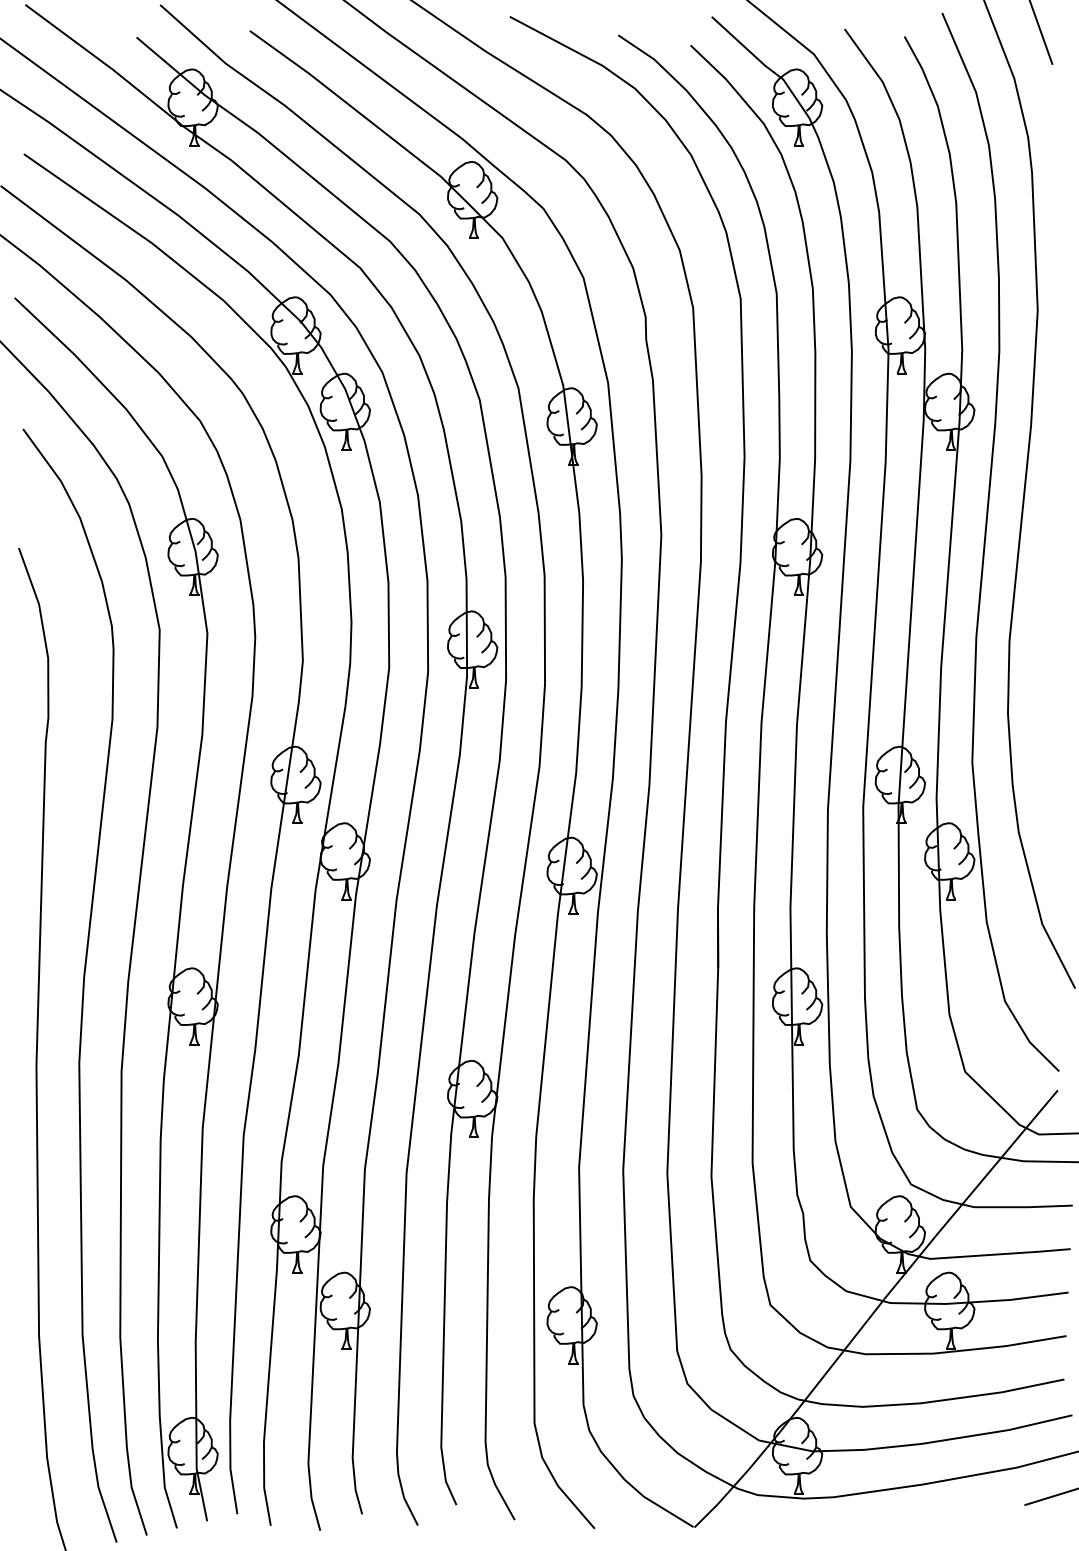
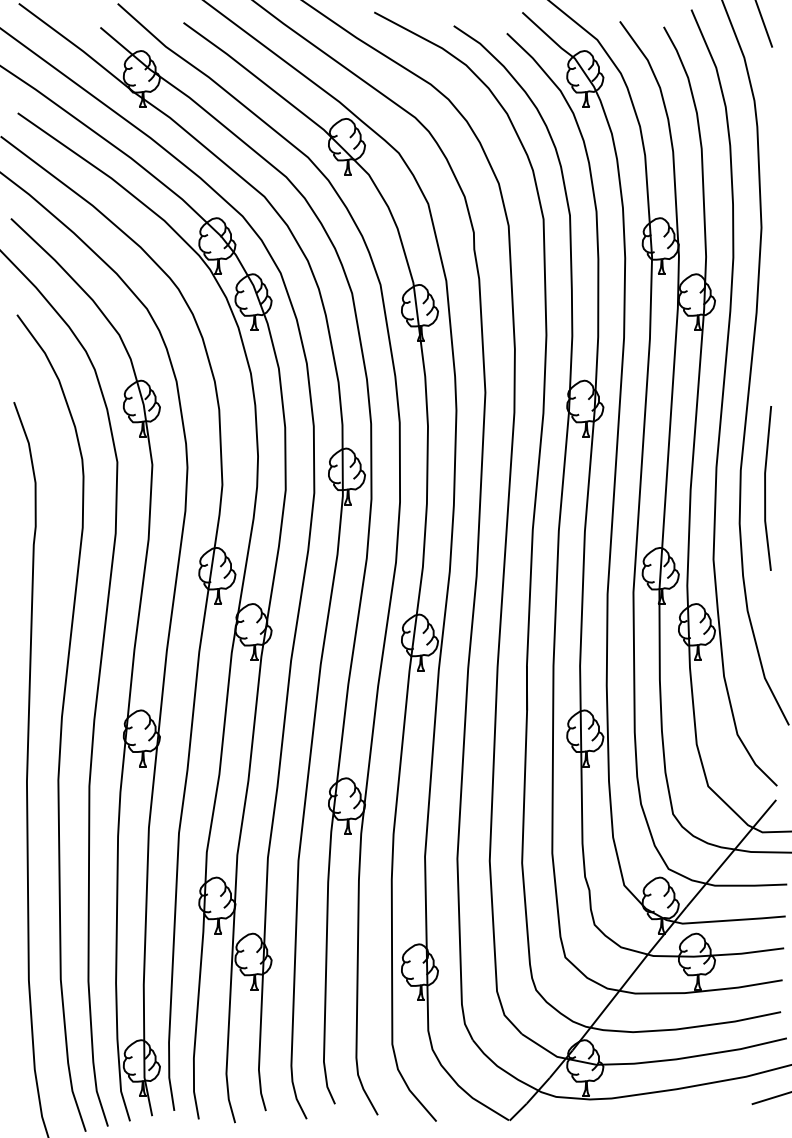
line: (1043, 665) -> (765, 488), added

